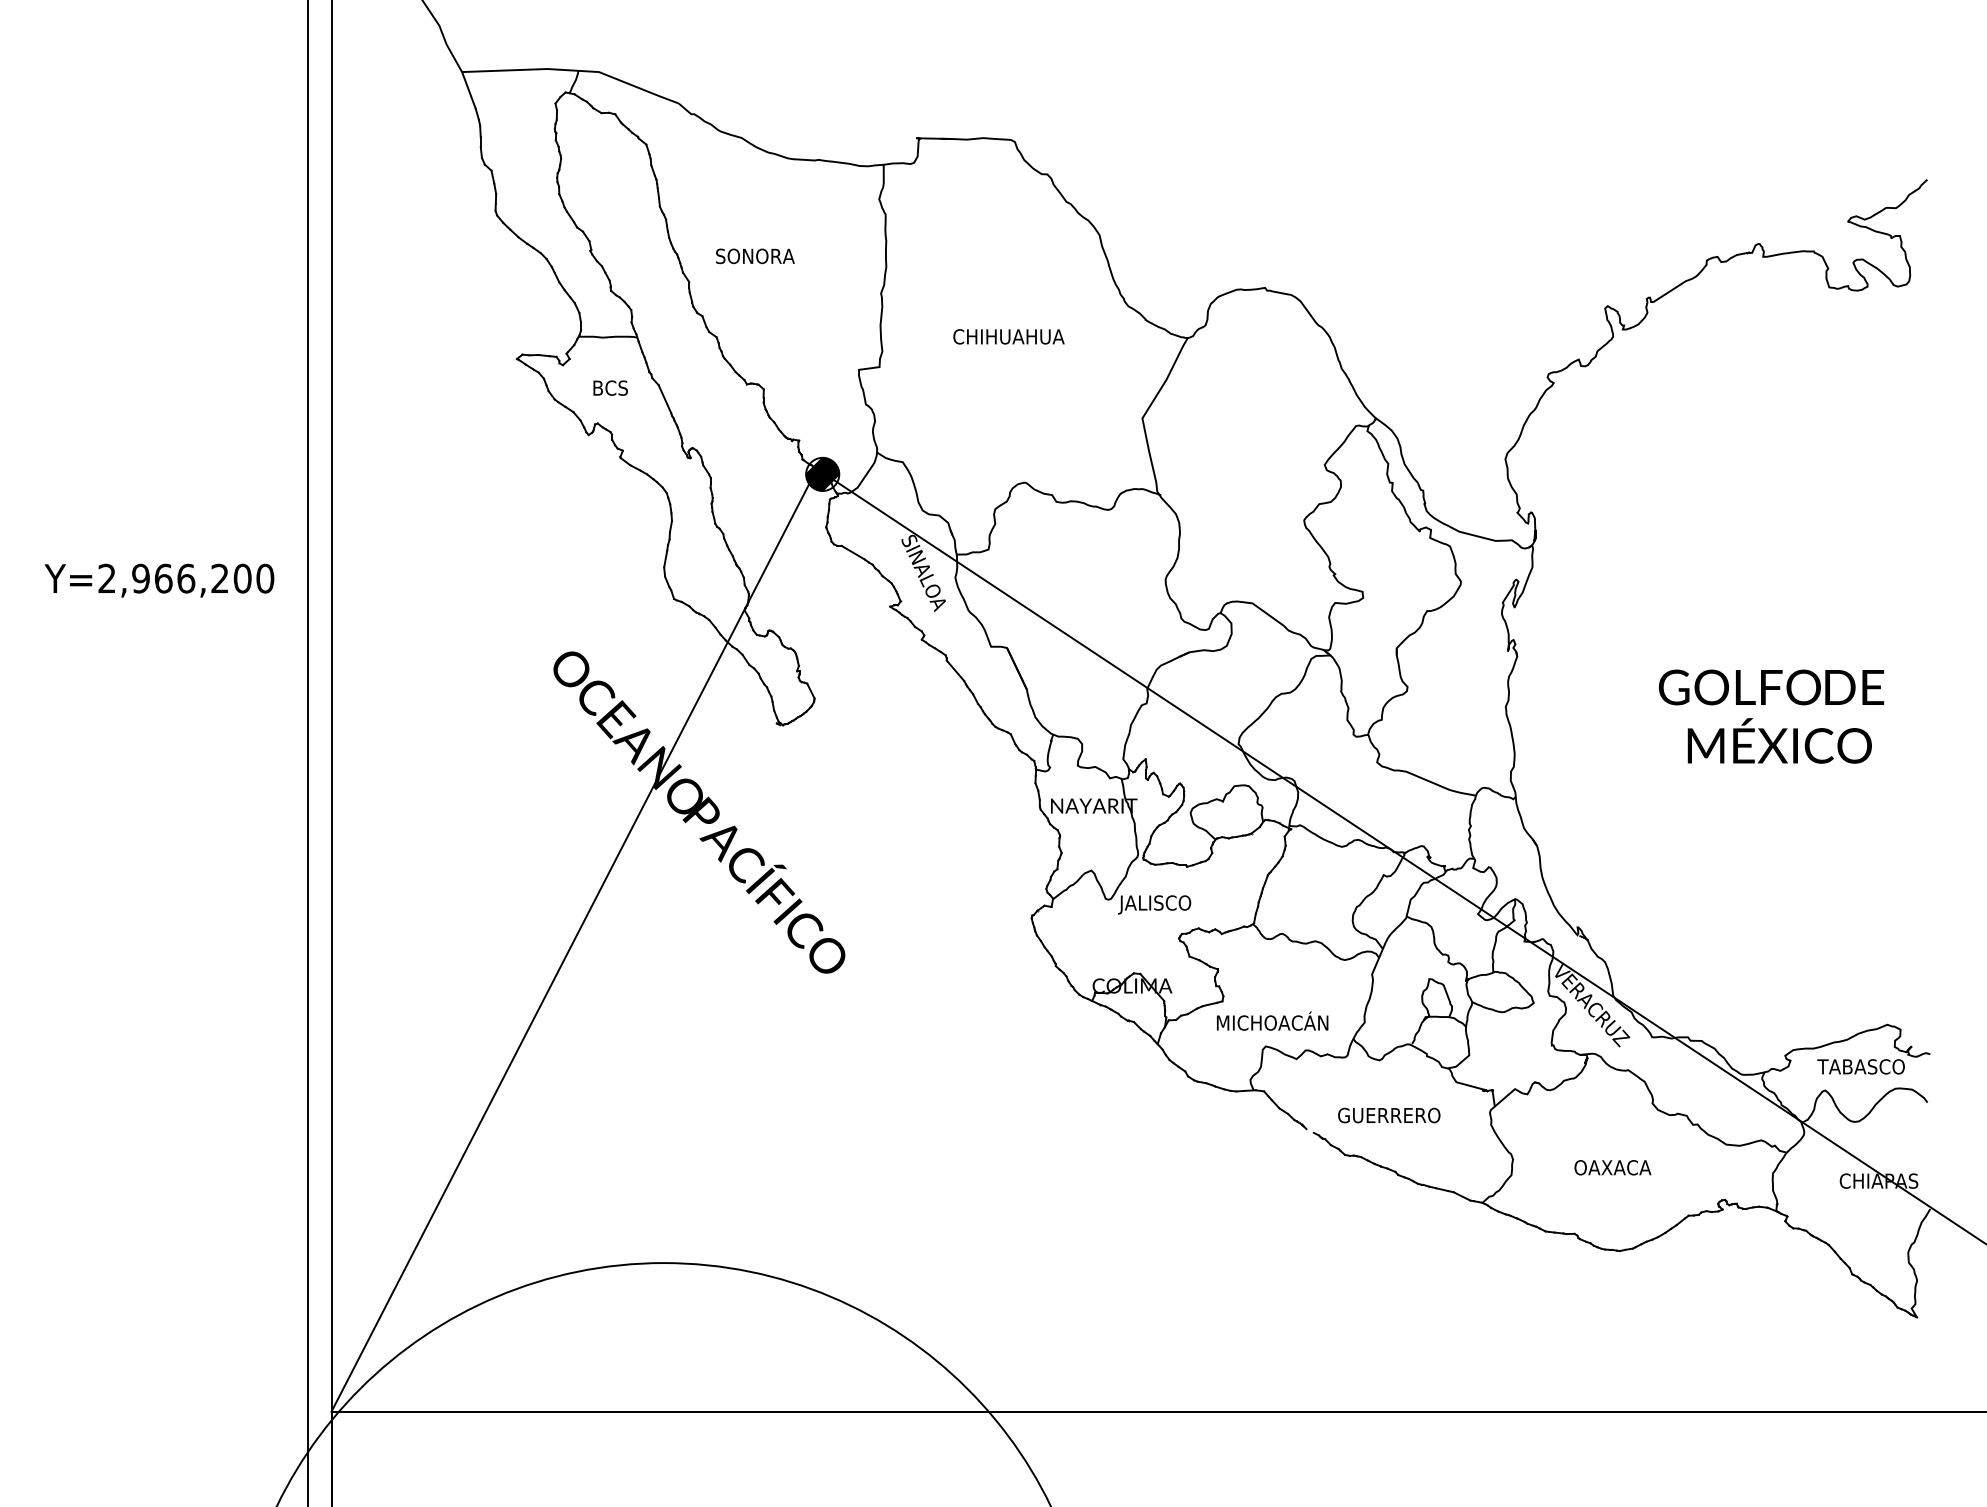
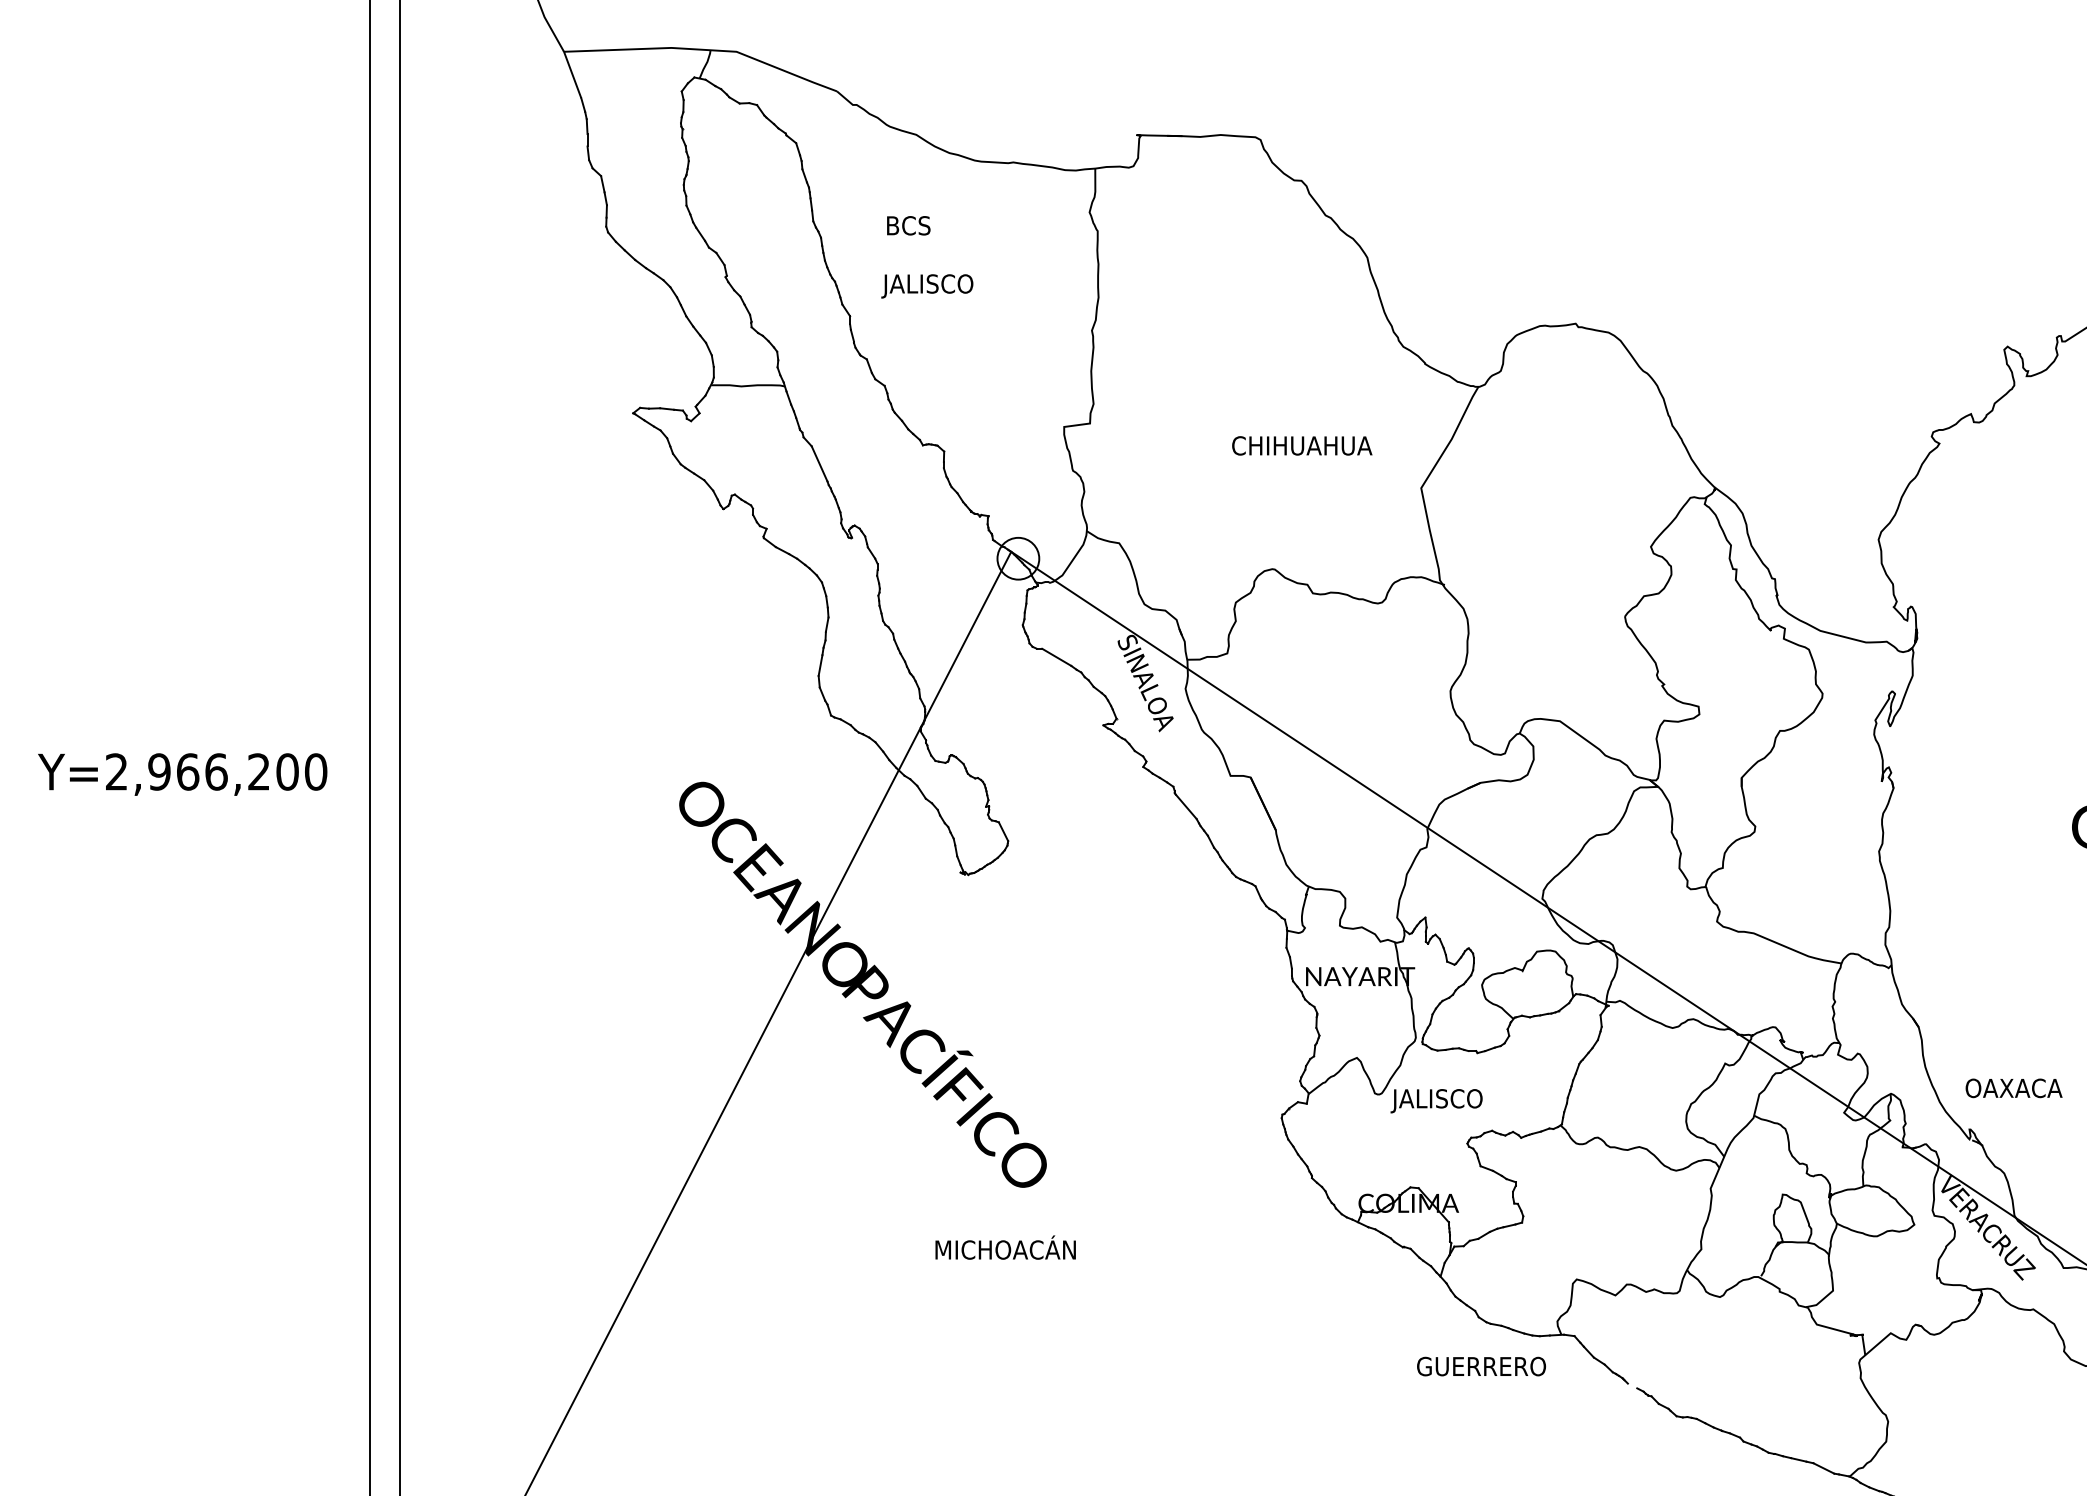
text: (753, 257) -> (931, 285), SONORA -> JALISCO
text: (1008, 336) -> (1301, 445), moved
text: (610, 387) -> (908, 224), moved
hatch: (822, 474) -> (1018, 558), removed
text: (159, 580) -> (182, 774), moved
text: (1272, 1020) -> (1005, 1246), moved
text: (1389, 1115) -> (1481, 1366), moved
text: (1612, 1167) -> (2013, 1088), moved

